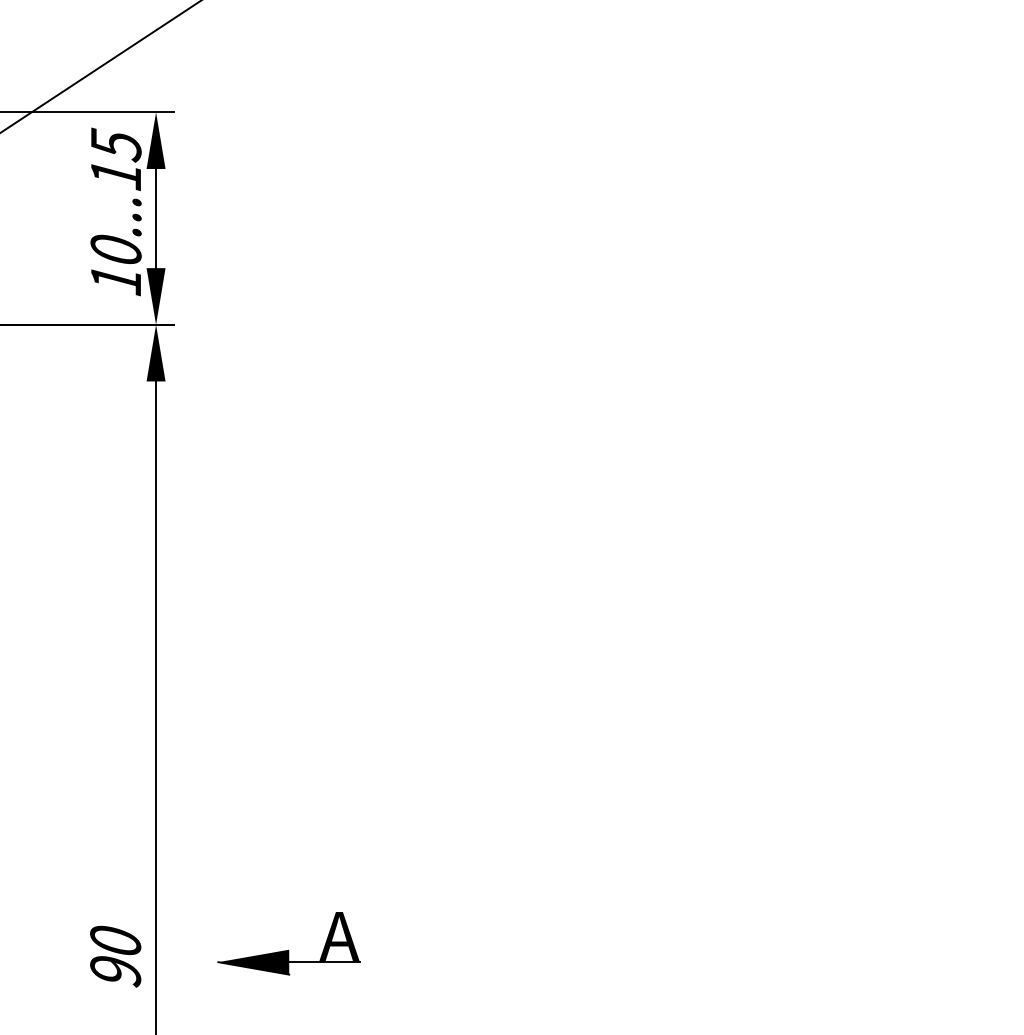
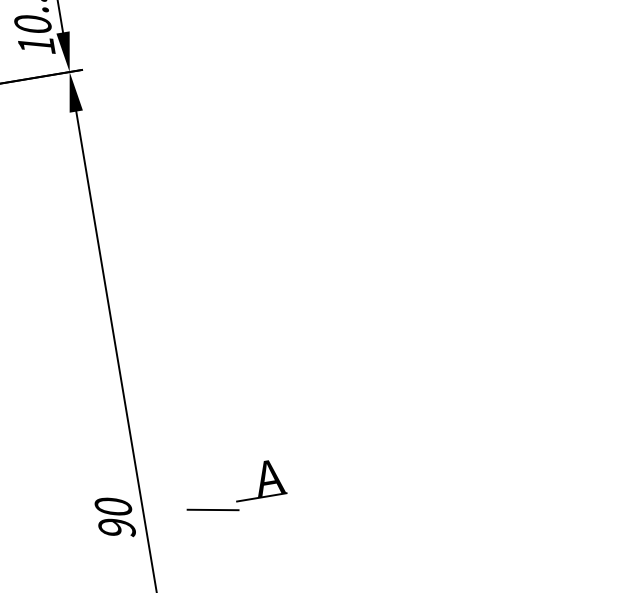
fill: (253, 961) -> (212, 505), removed

